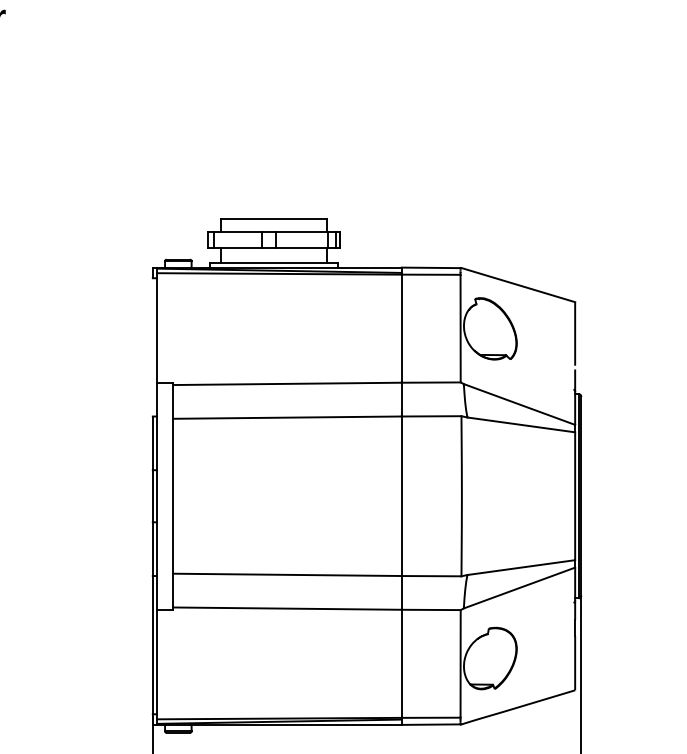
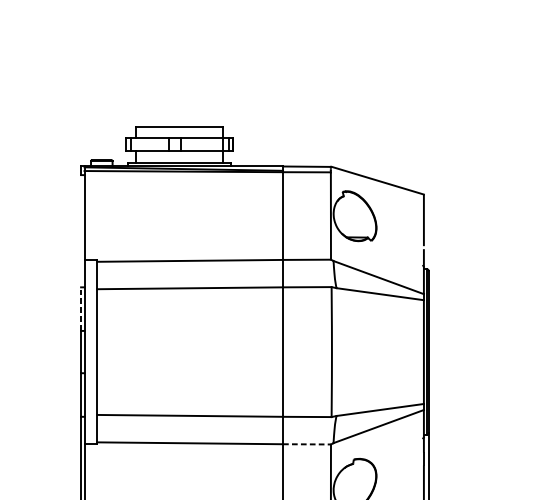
line: (152, 443) -> (80, 309), solid -> dashed
line: (431, 609) -> (307, 444), solid -> dashed

